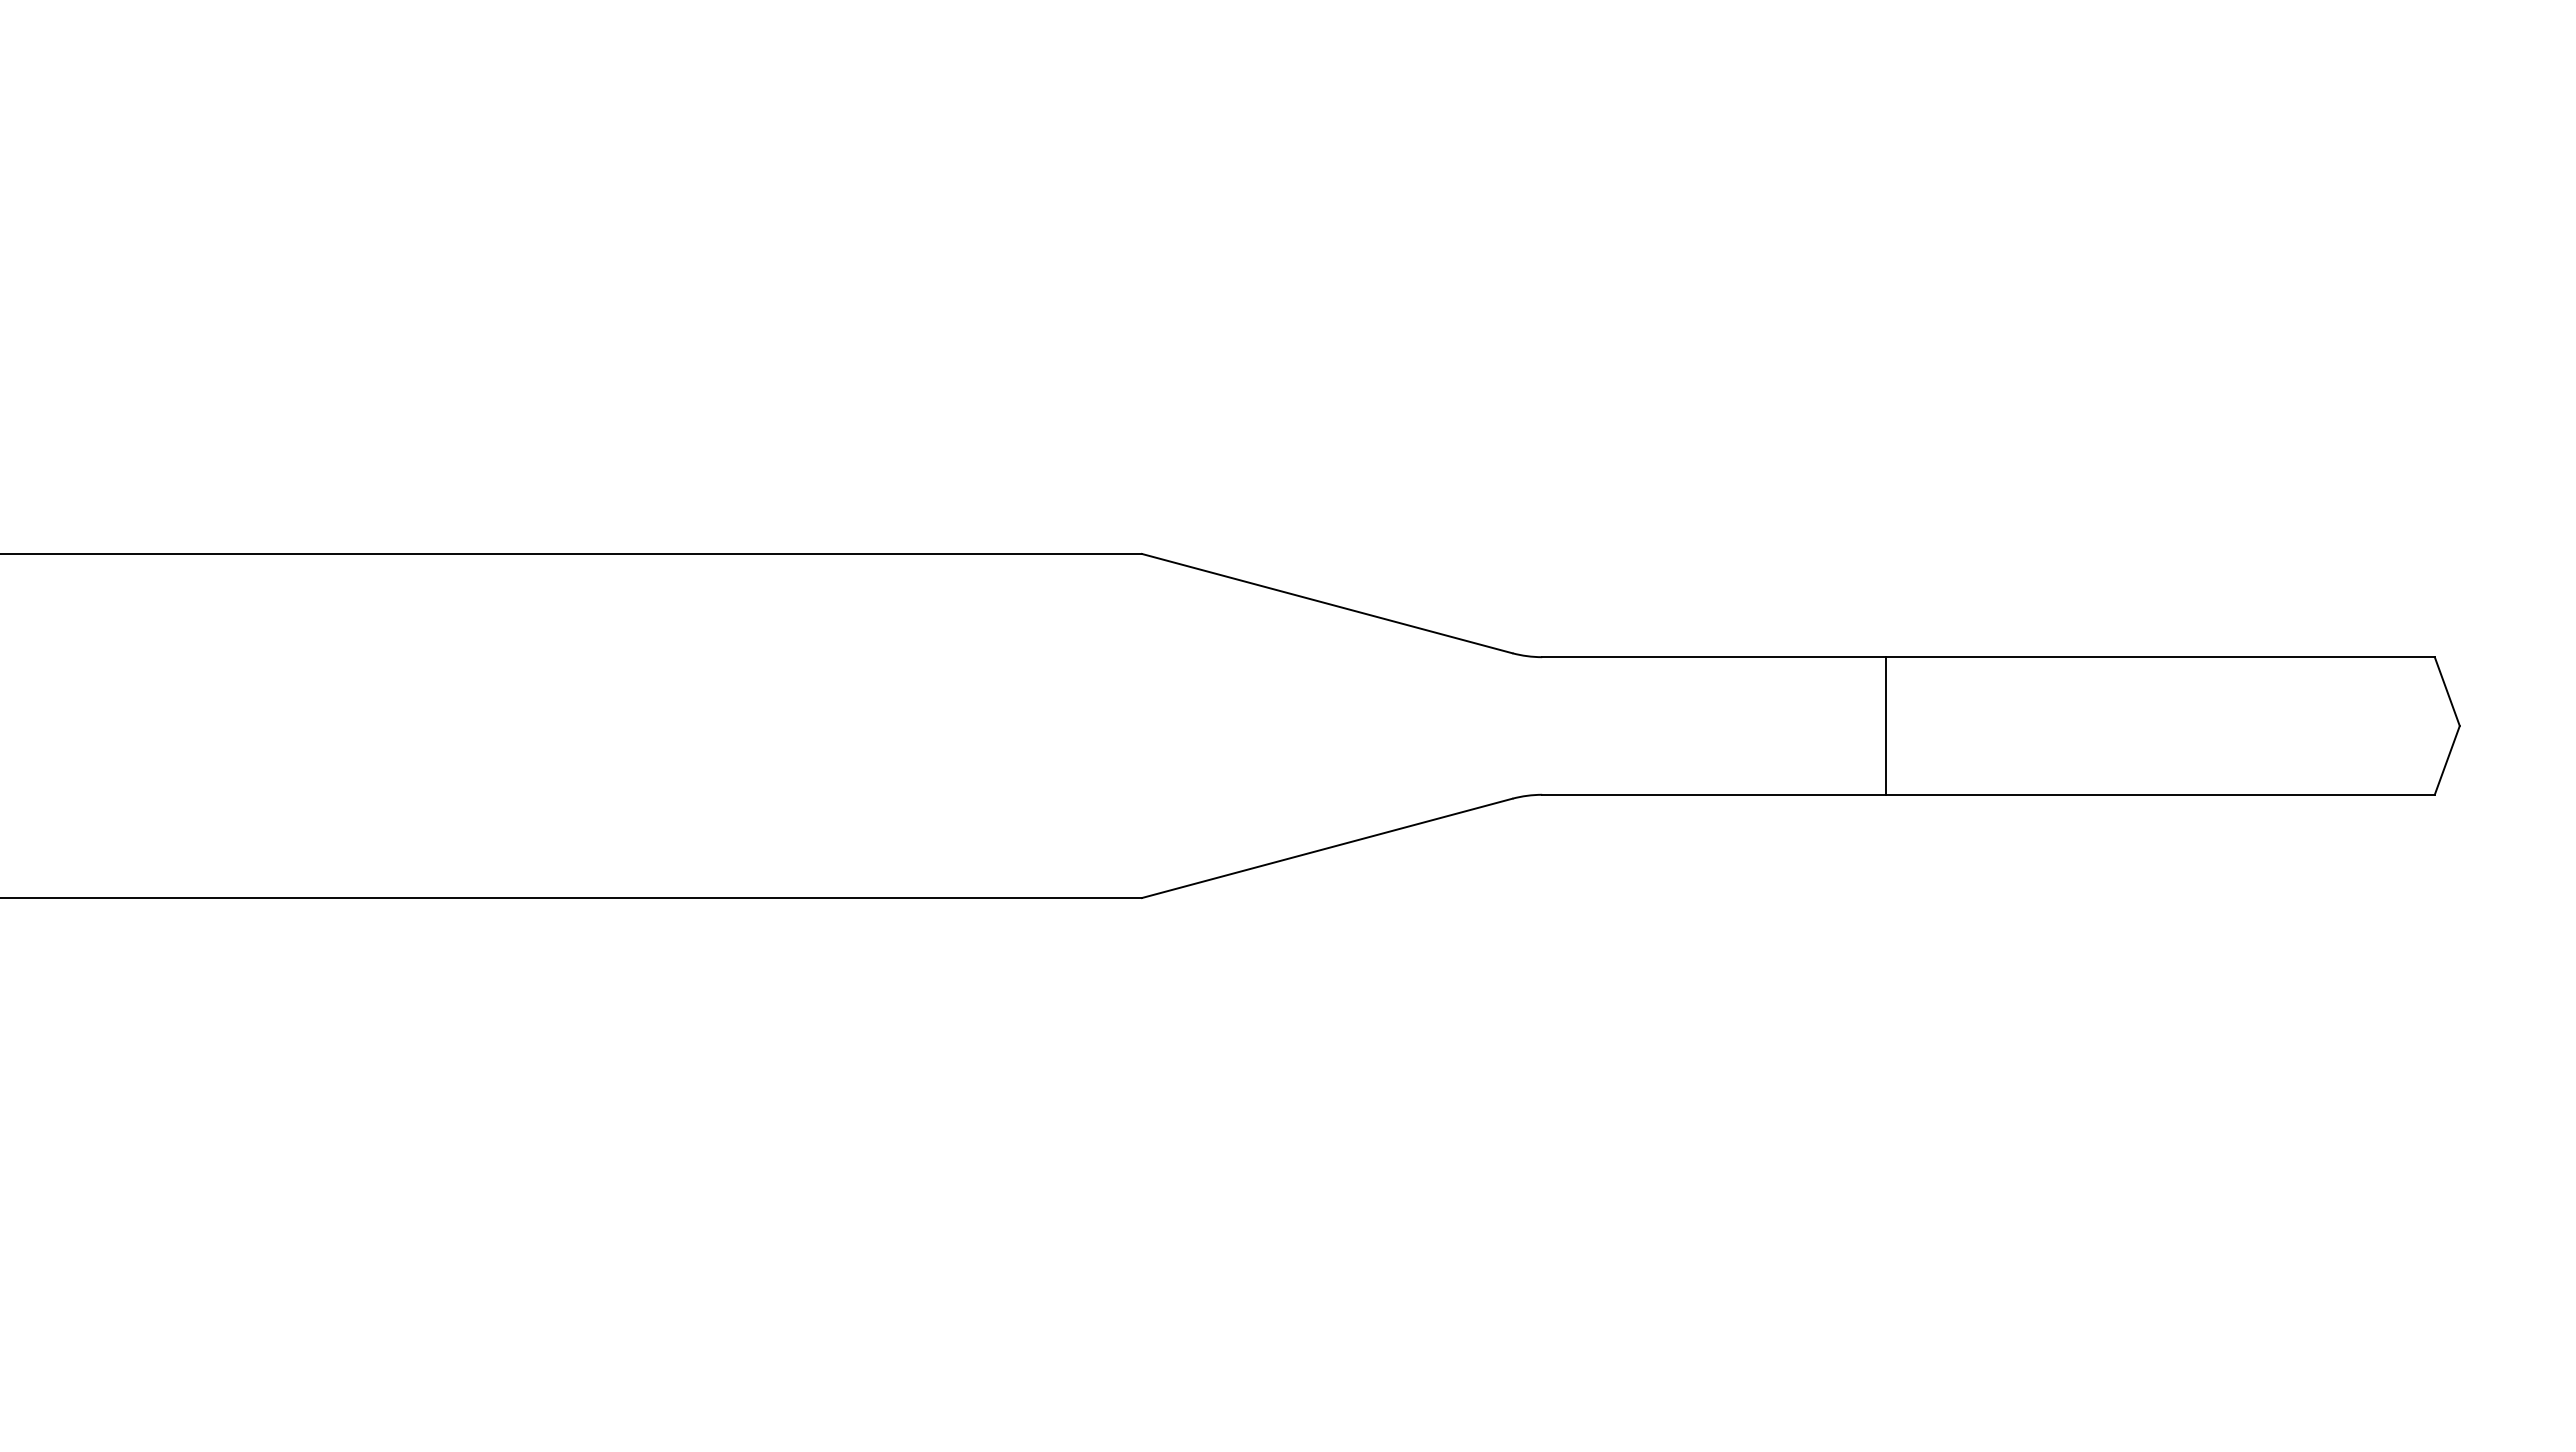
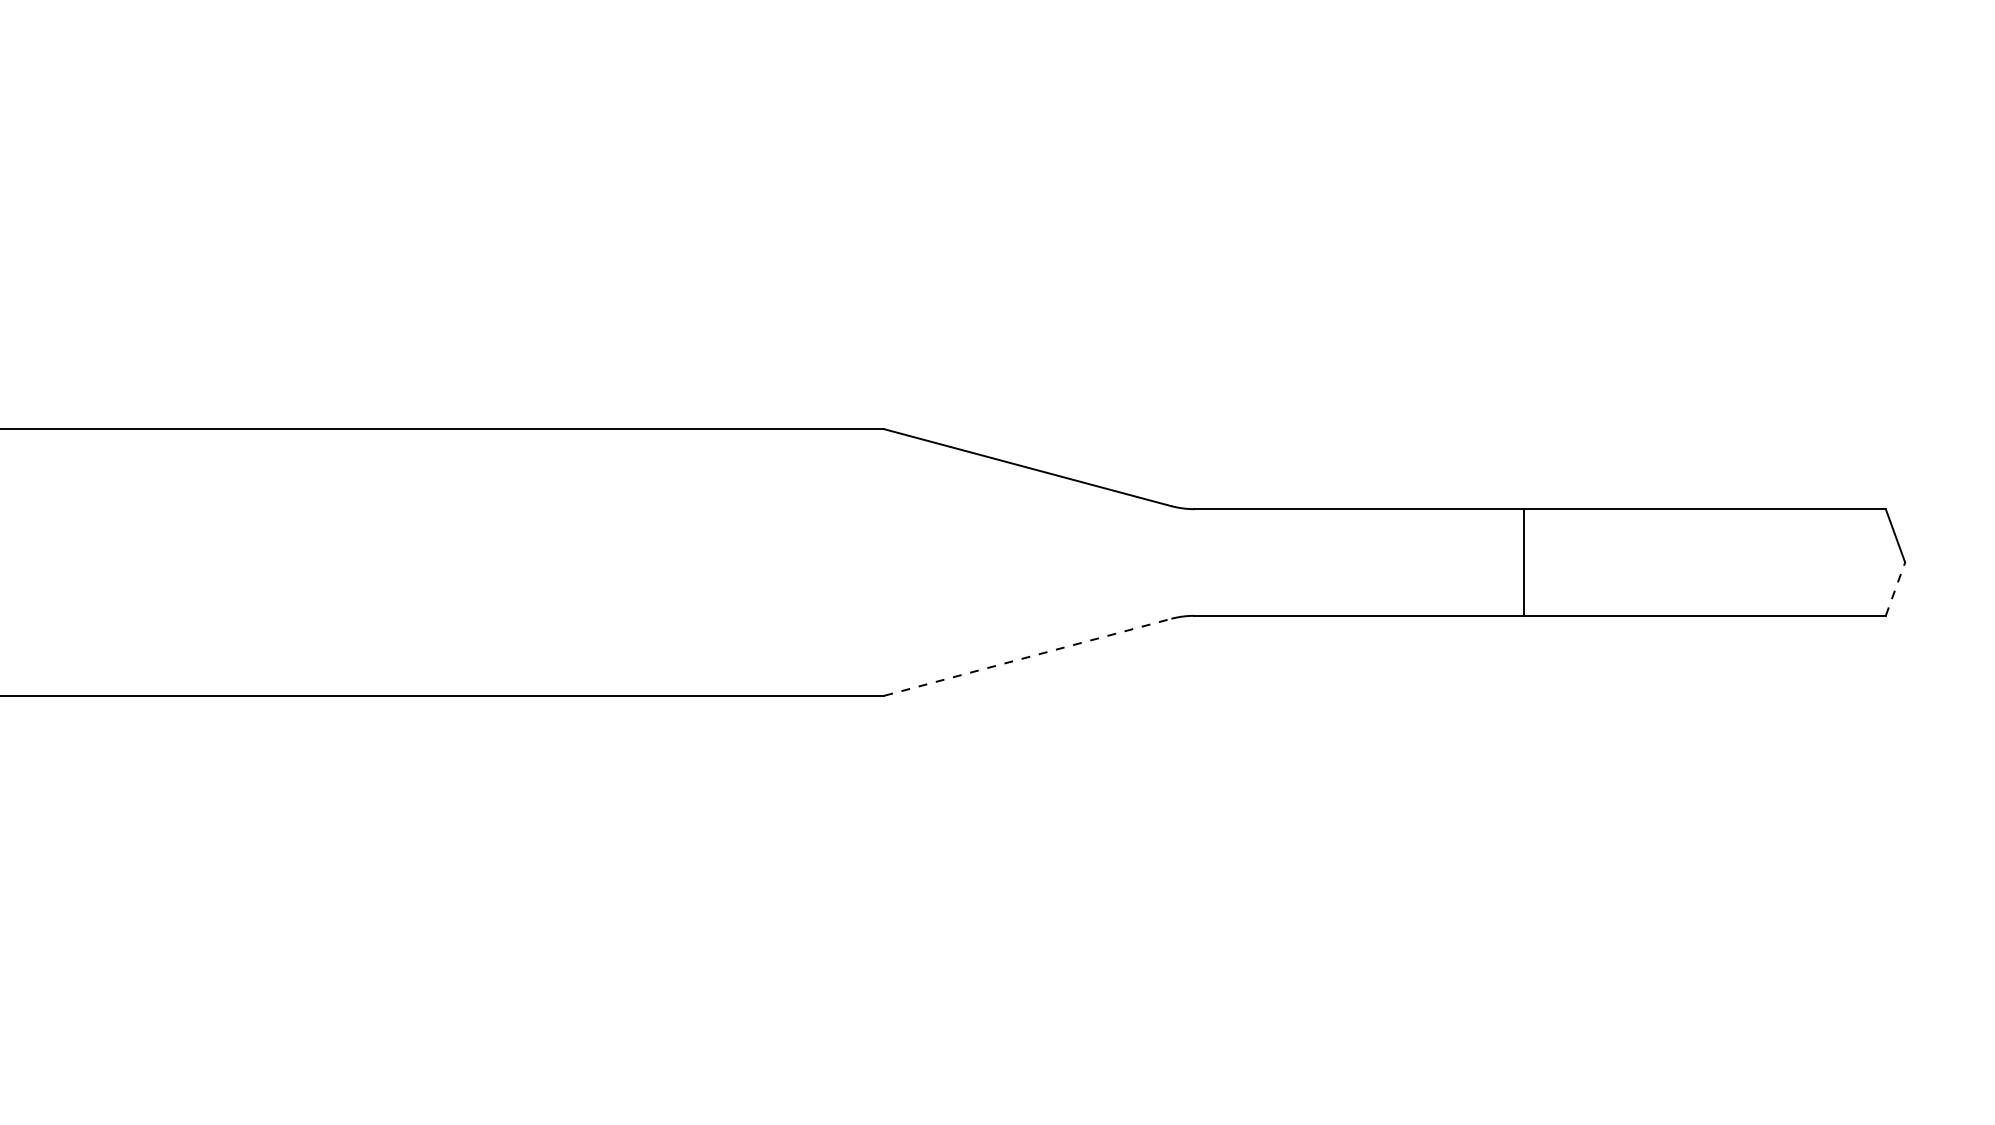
line: (1886, 725) -> (1523, 562), moved
line: (2447, 760) -> (1895, 589), solid -> dashed
line: (1327, 848) -> (1028, 657), solid -> dashed

